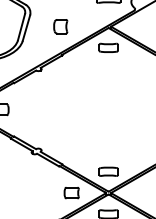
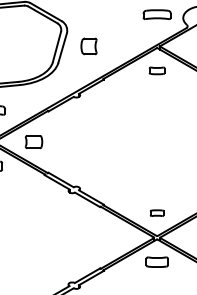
part: (60, 26) -> (88, 46), moved
part: (108, 47) -> (156, 70), size x0.7
part: (108, 171) -> (156, 212), size x0.6
part: (71, 192) -> (114, 237), removed

